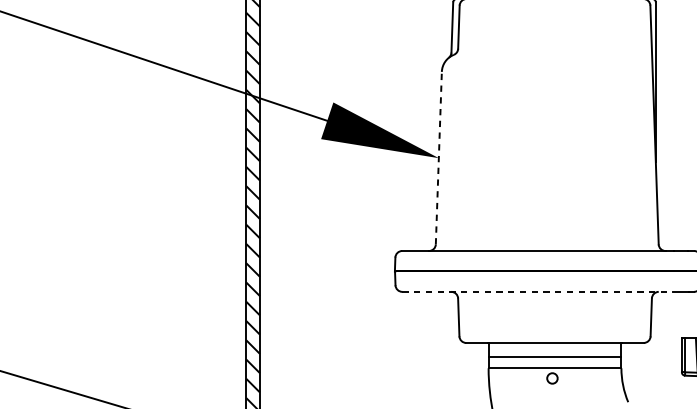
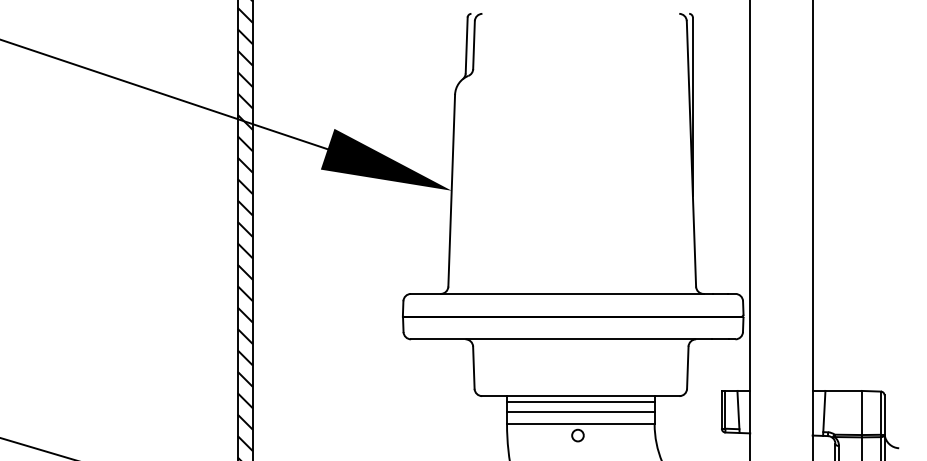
line: (438, 157) -> (451, 190), dashed -> solid
line: (537, 292) -> (561, 339), dashed -> solid
line: (554, 347) -> (580, 401), added

